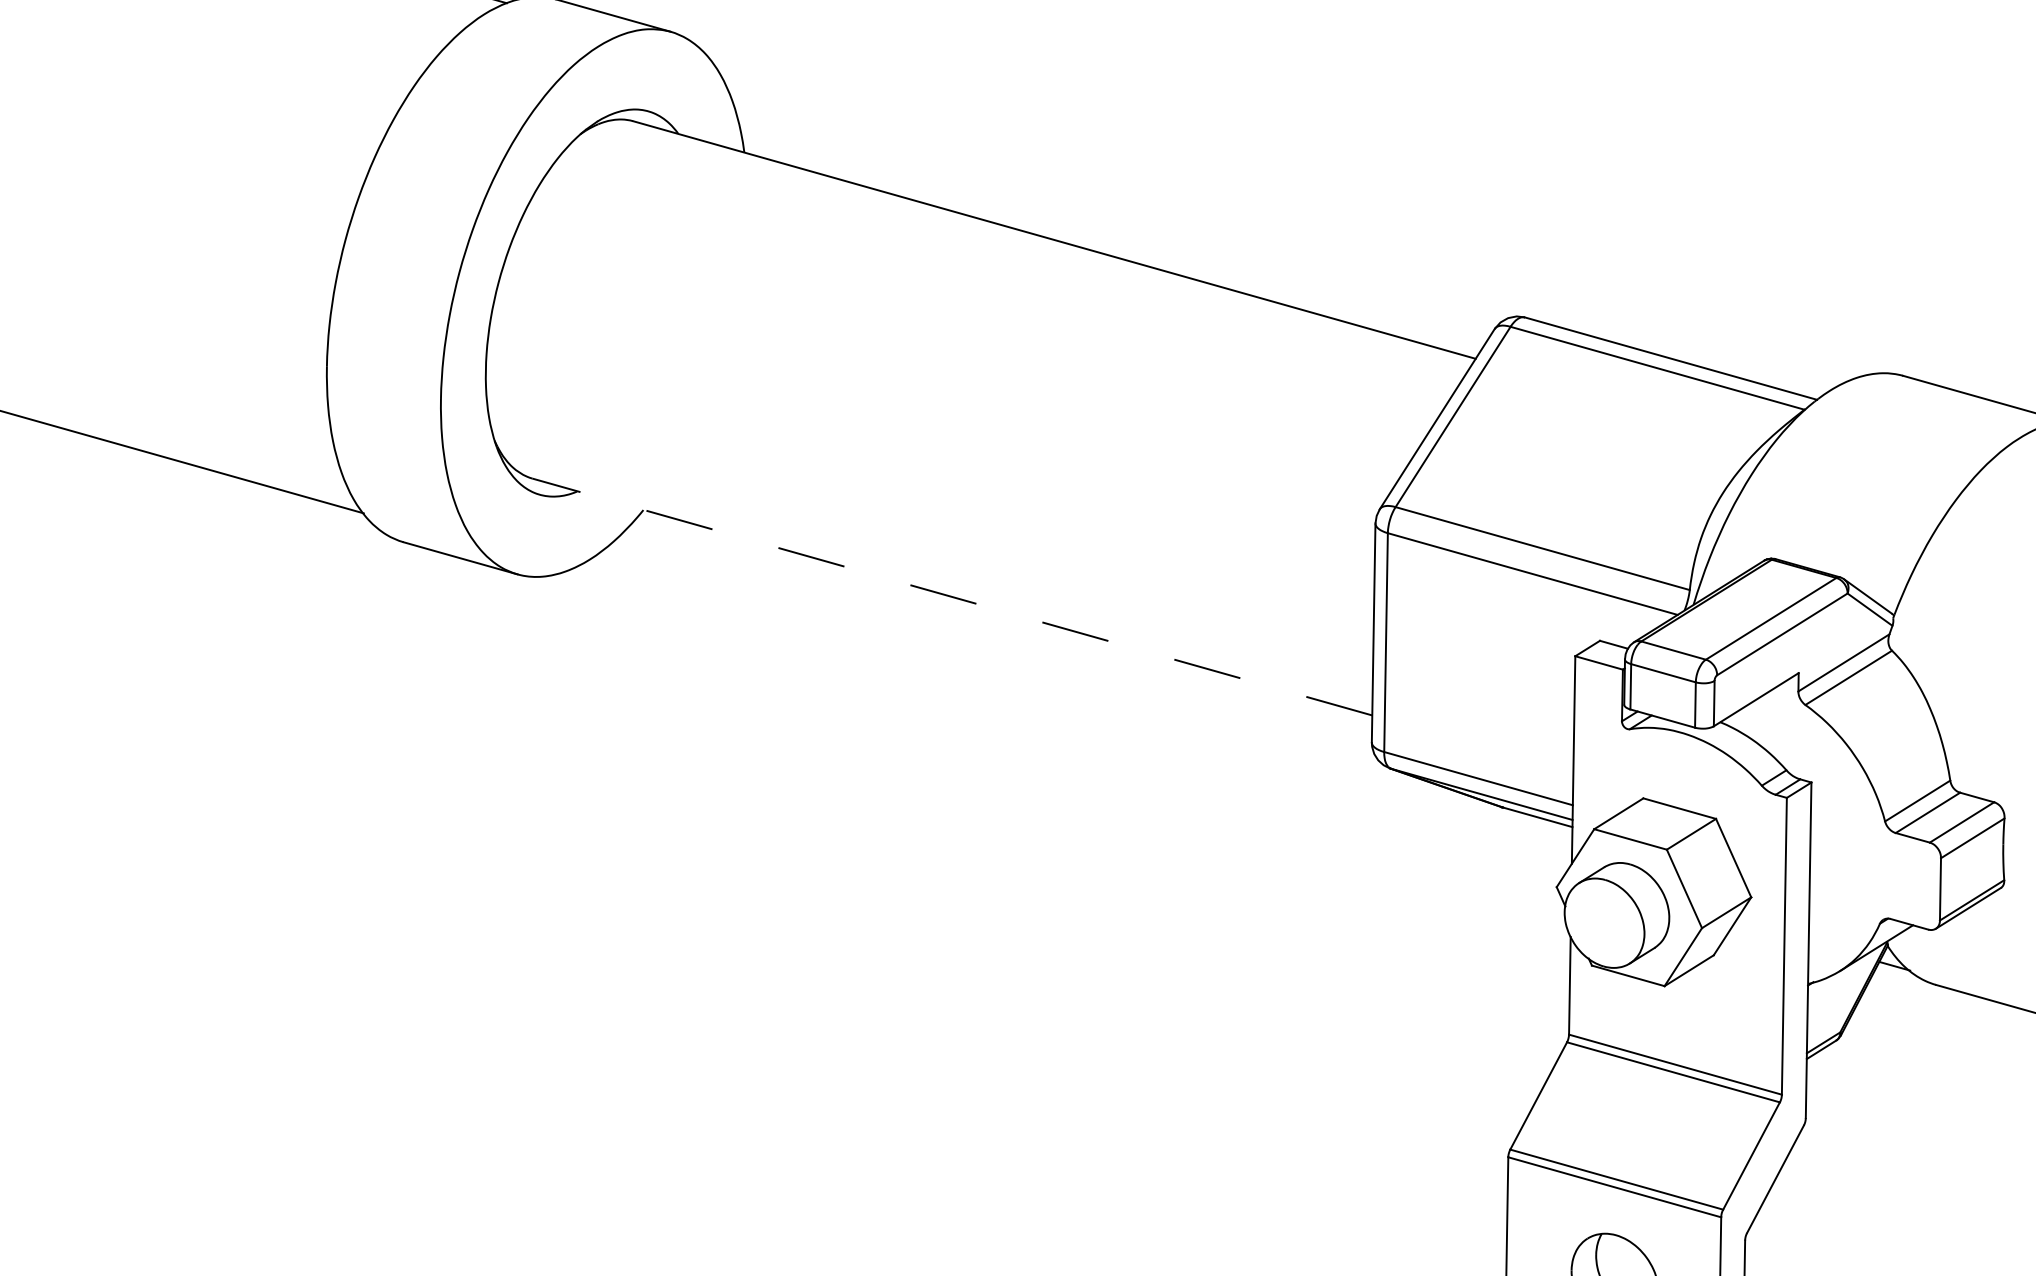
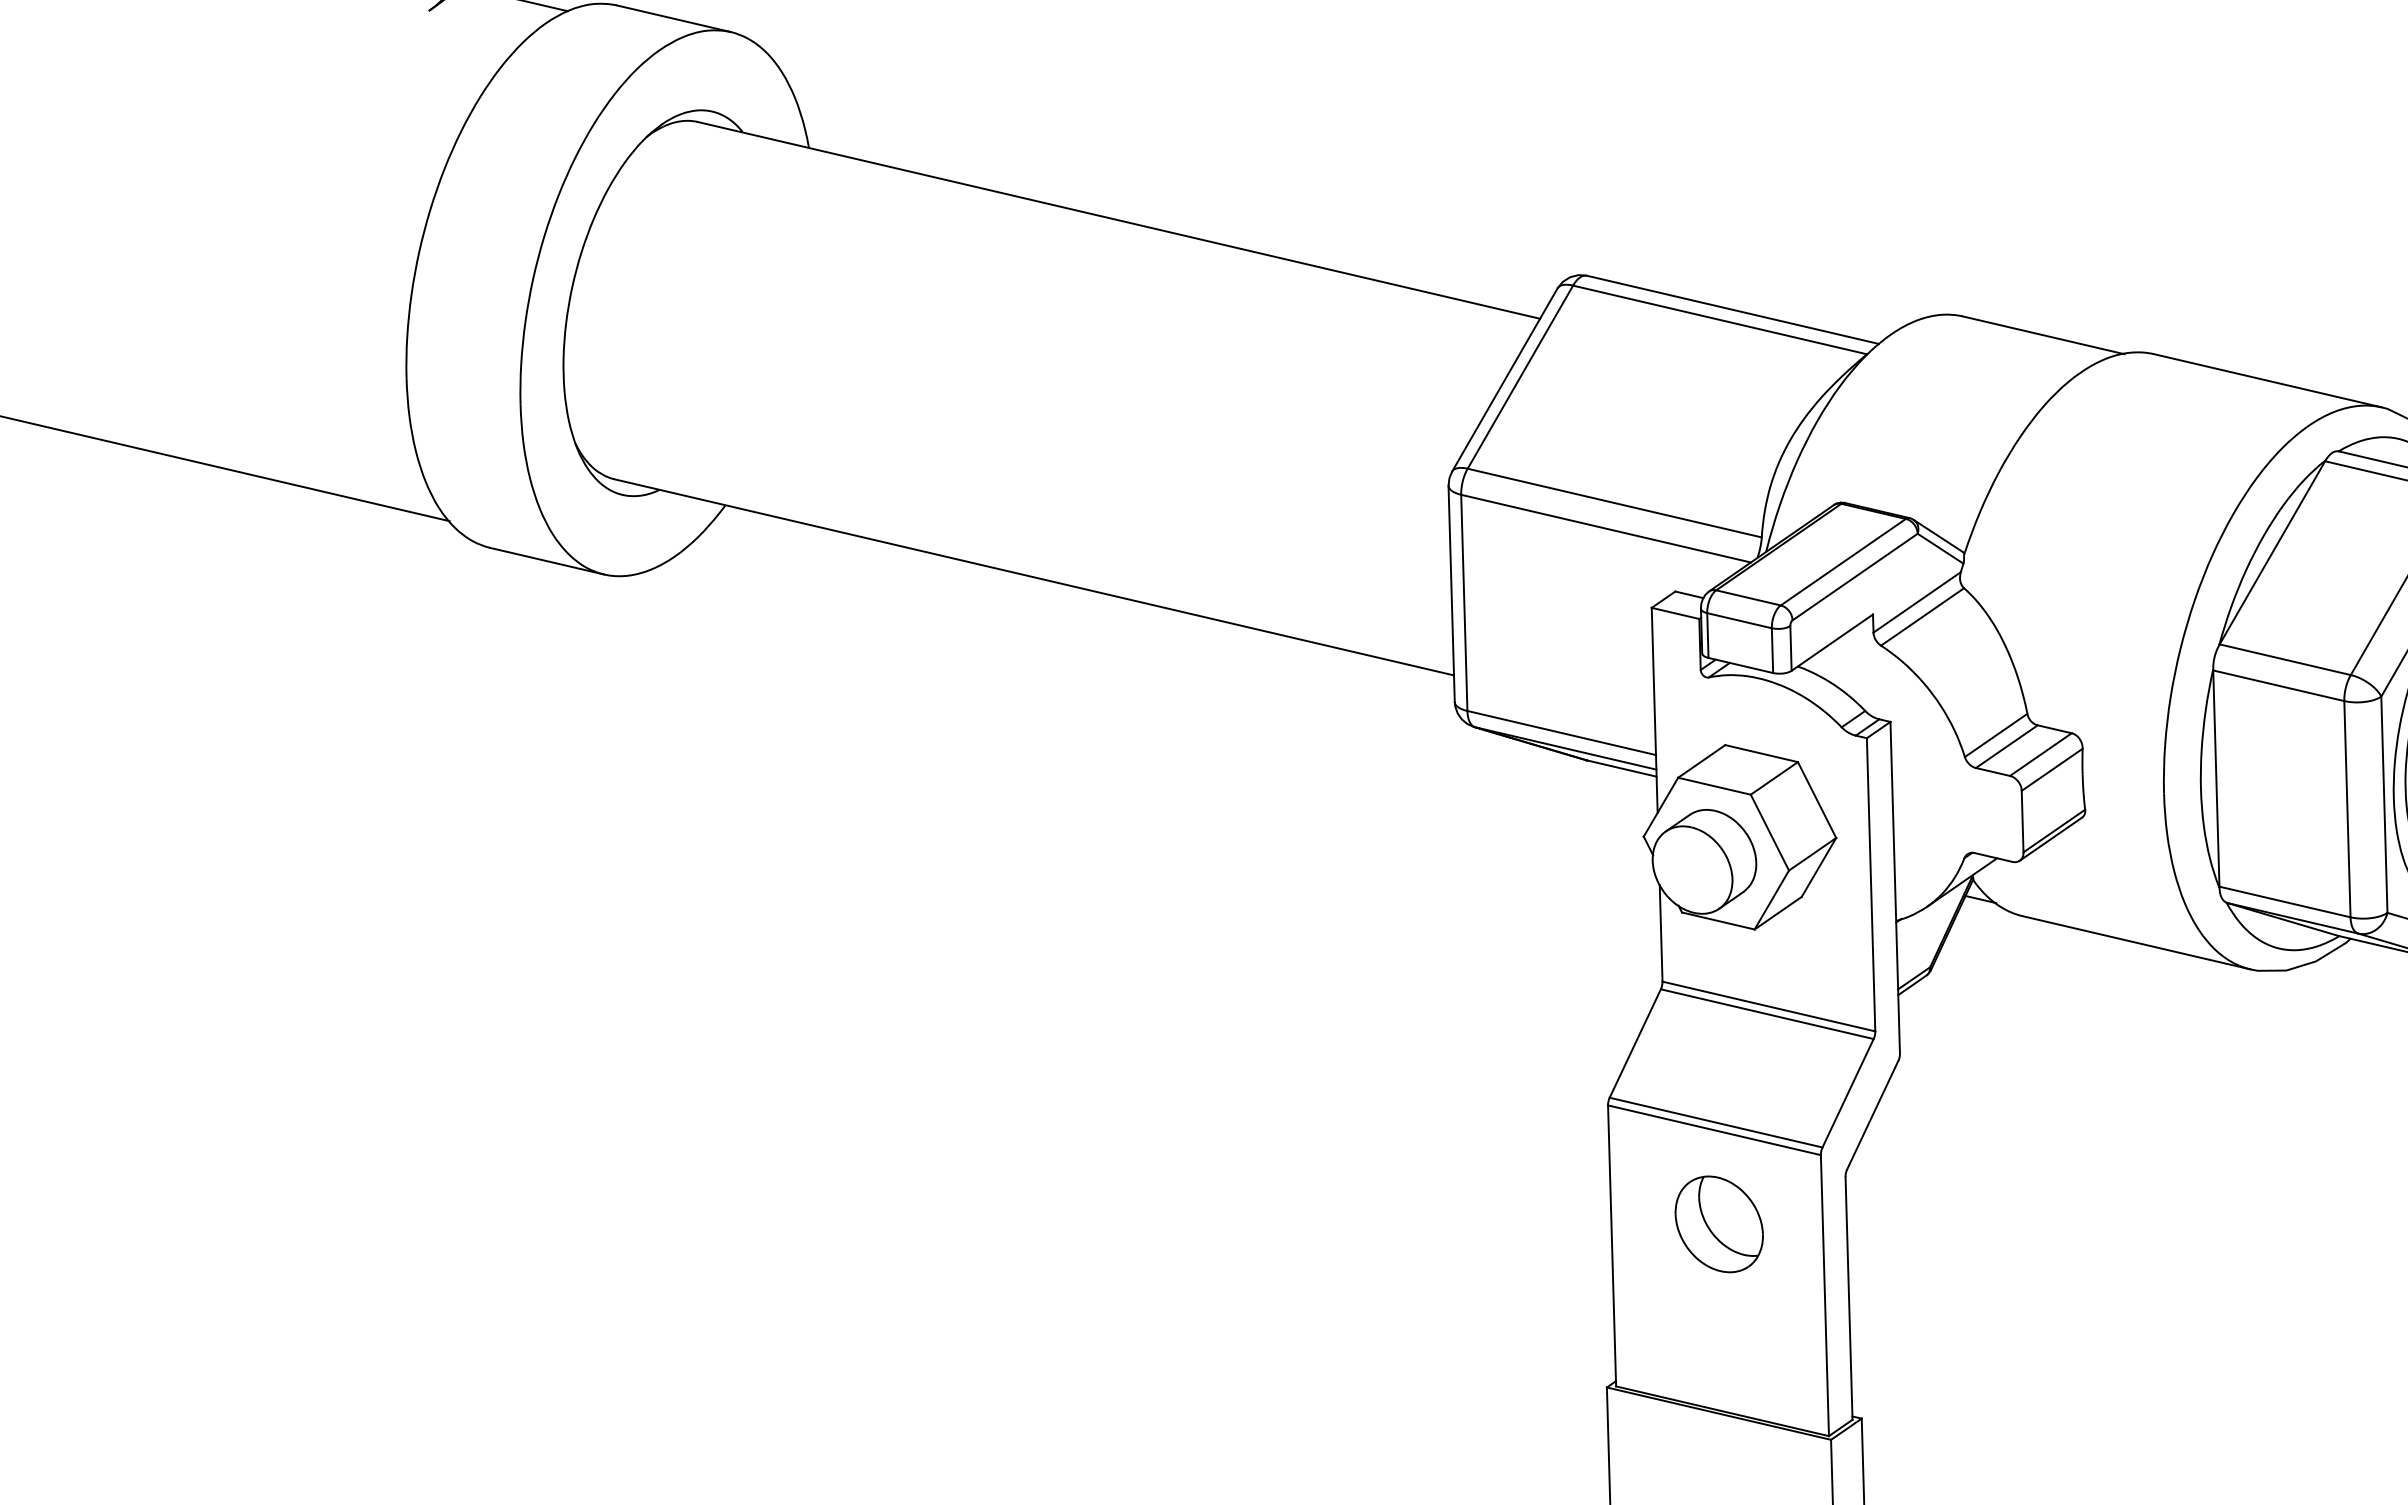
line: (951, 597) -> (1033, 577), dashed -> solid

